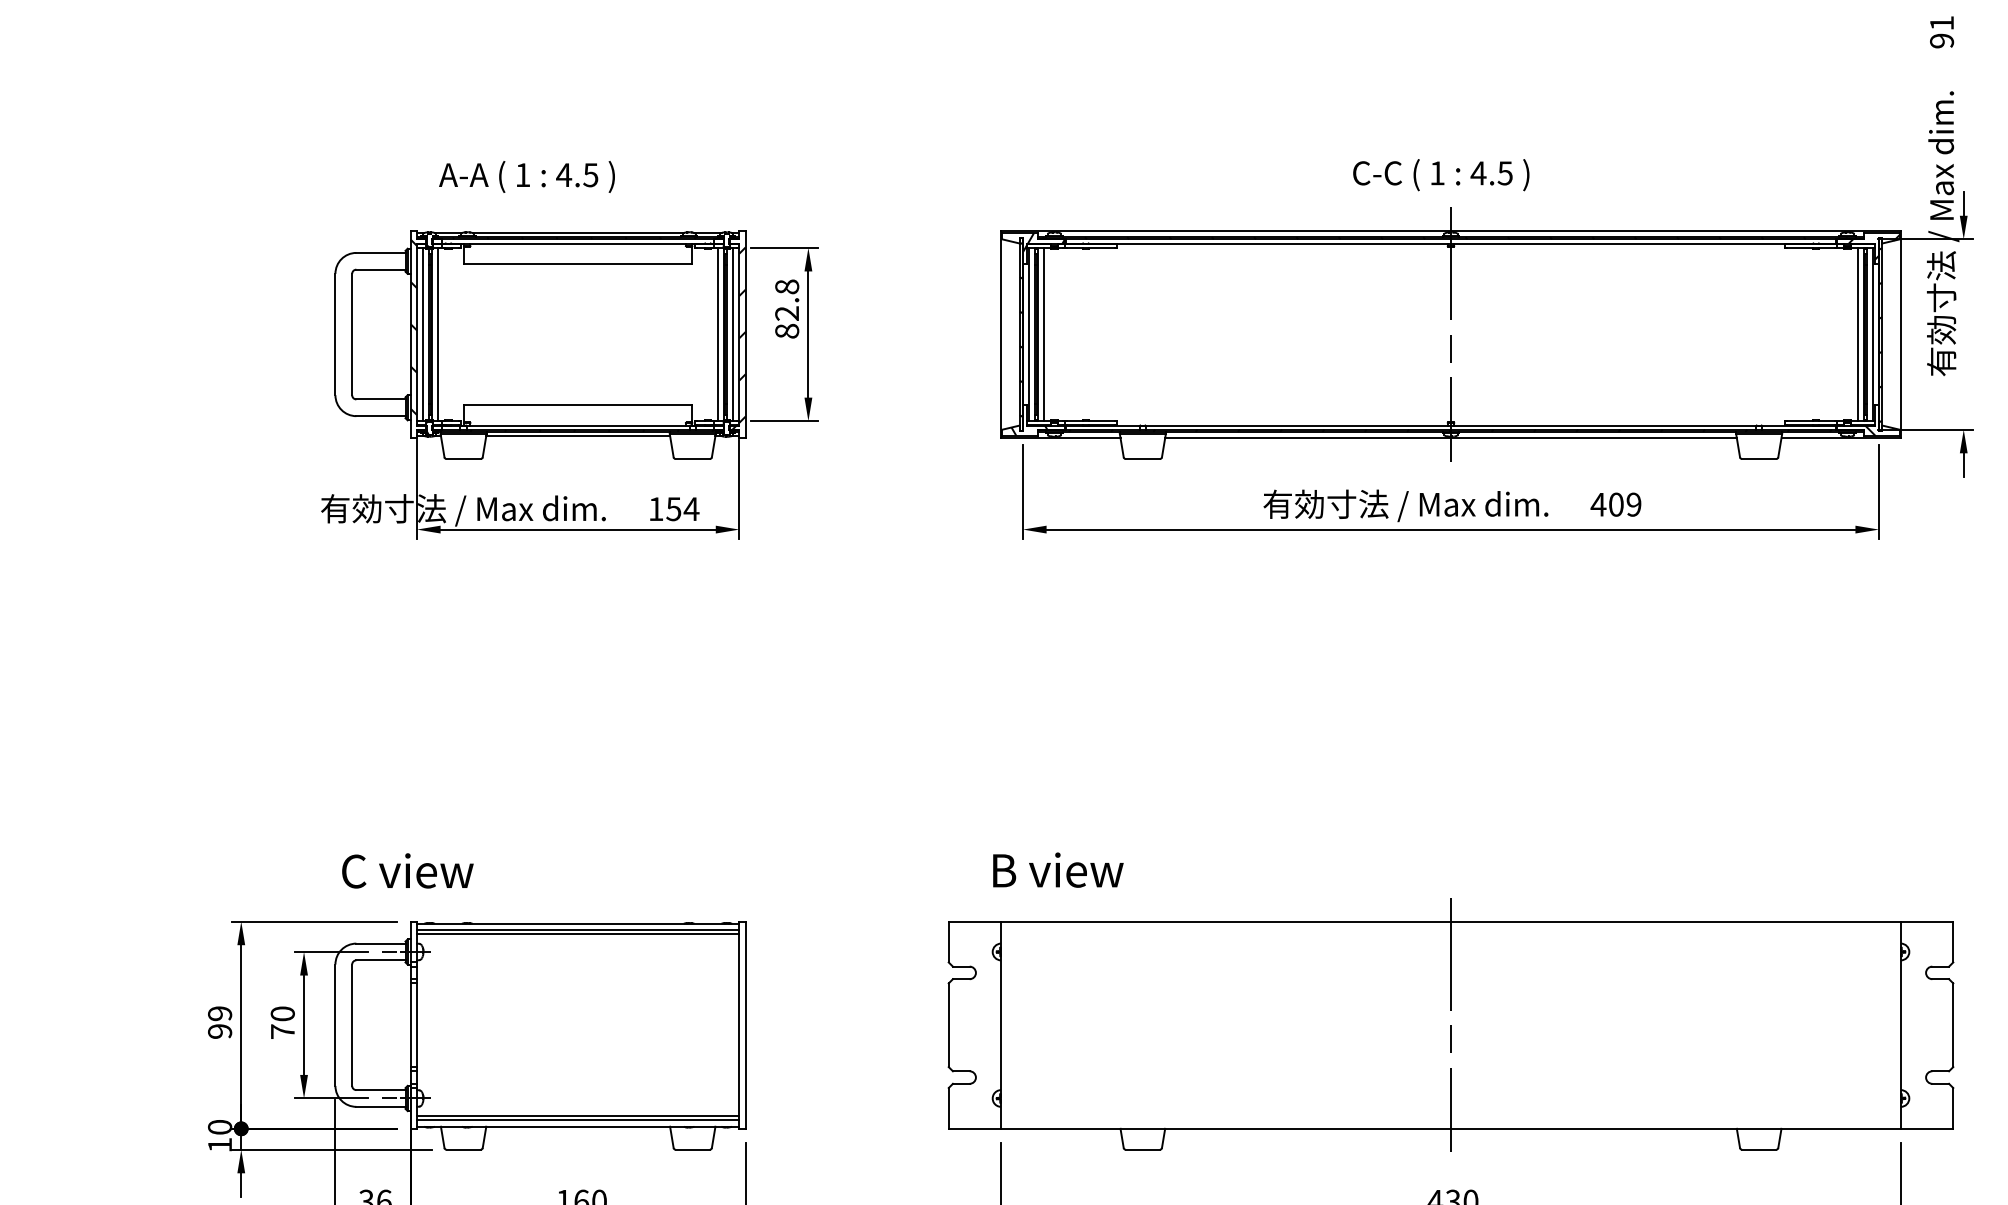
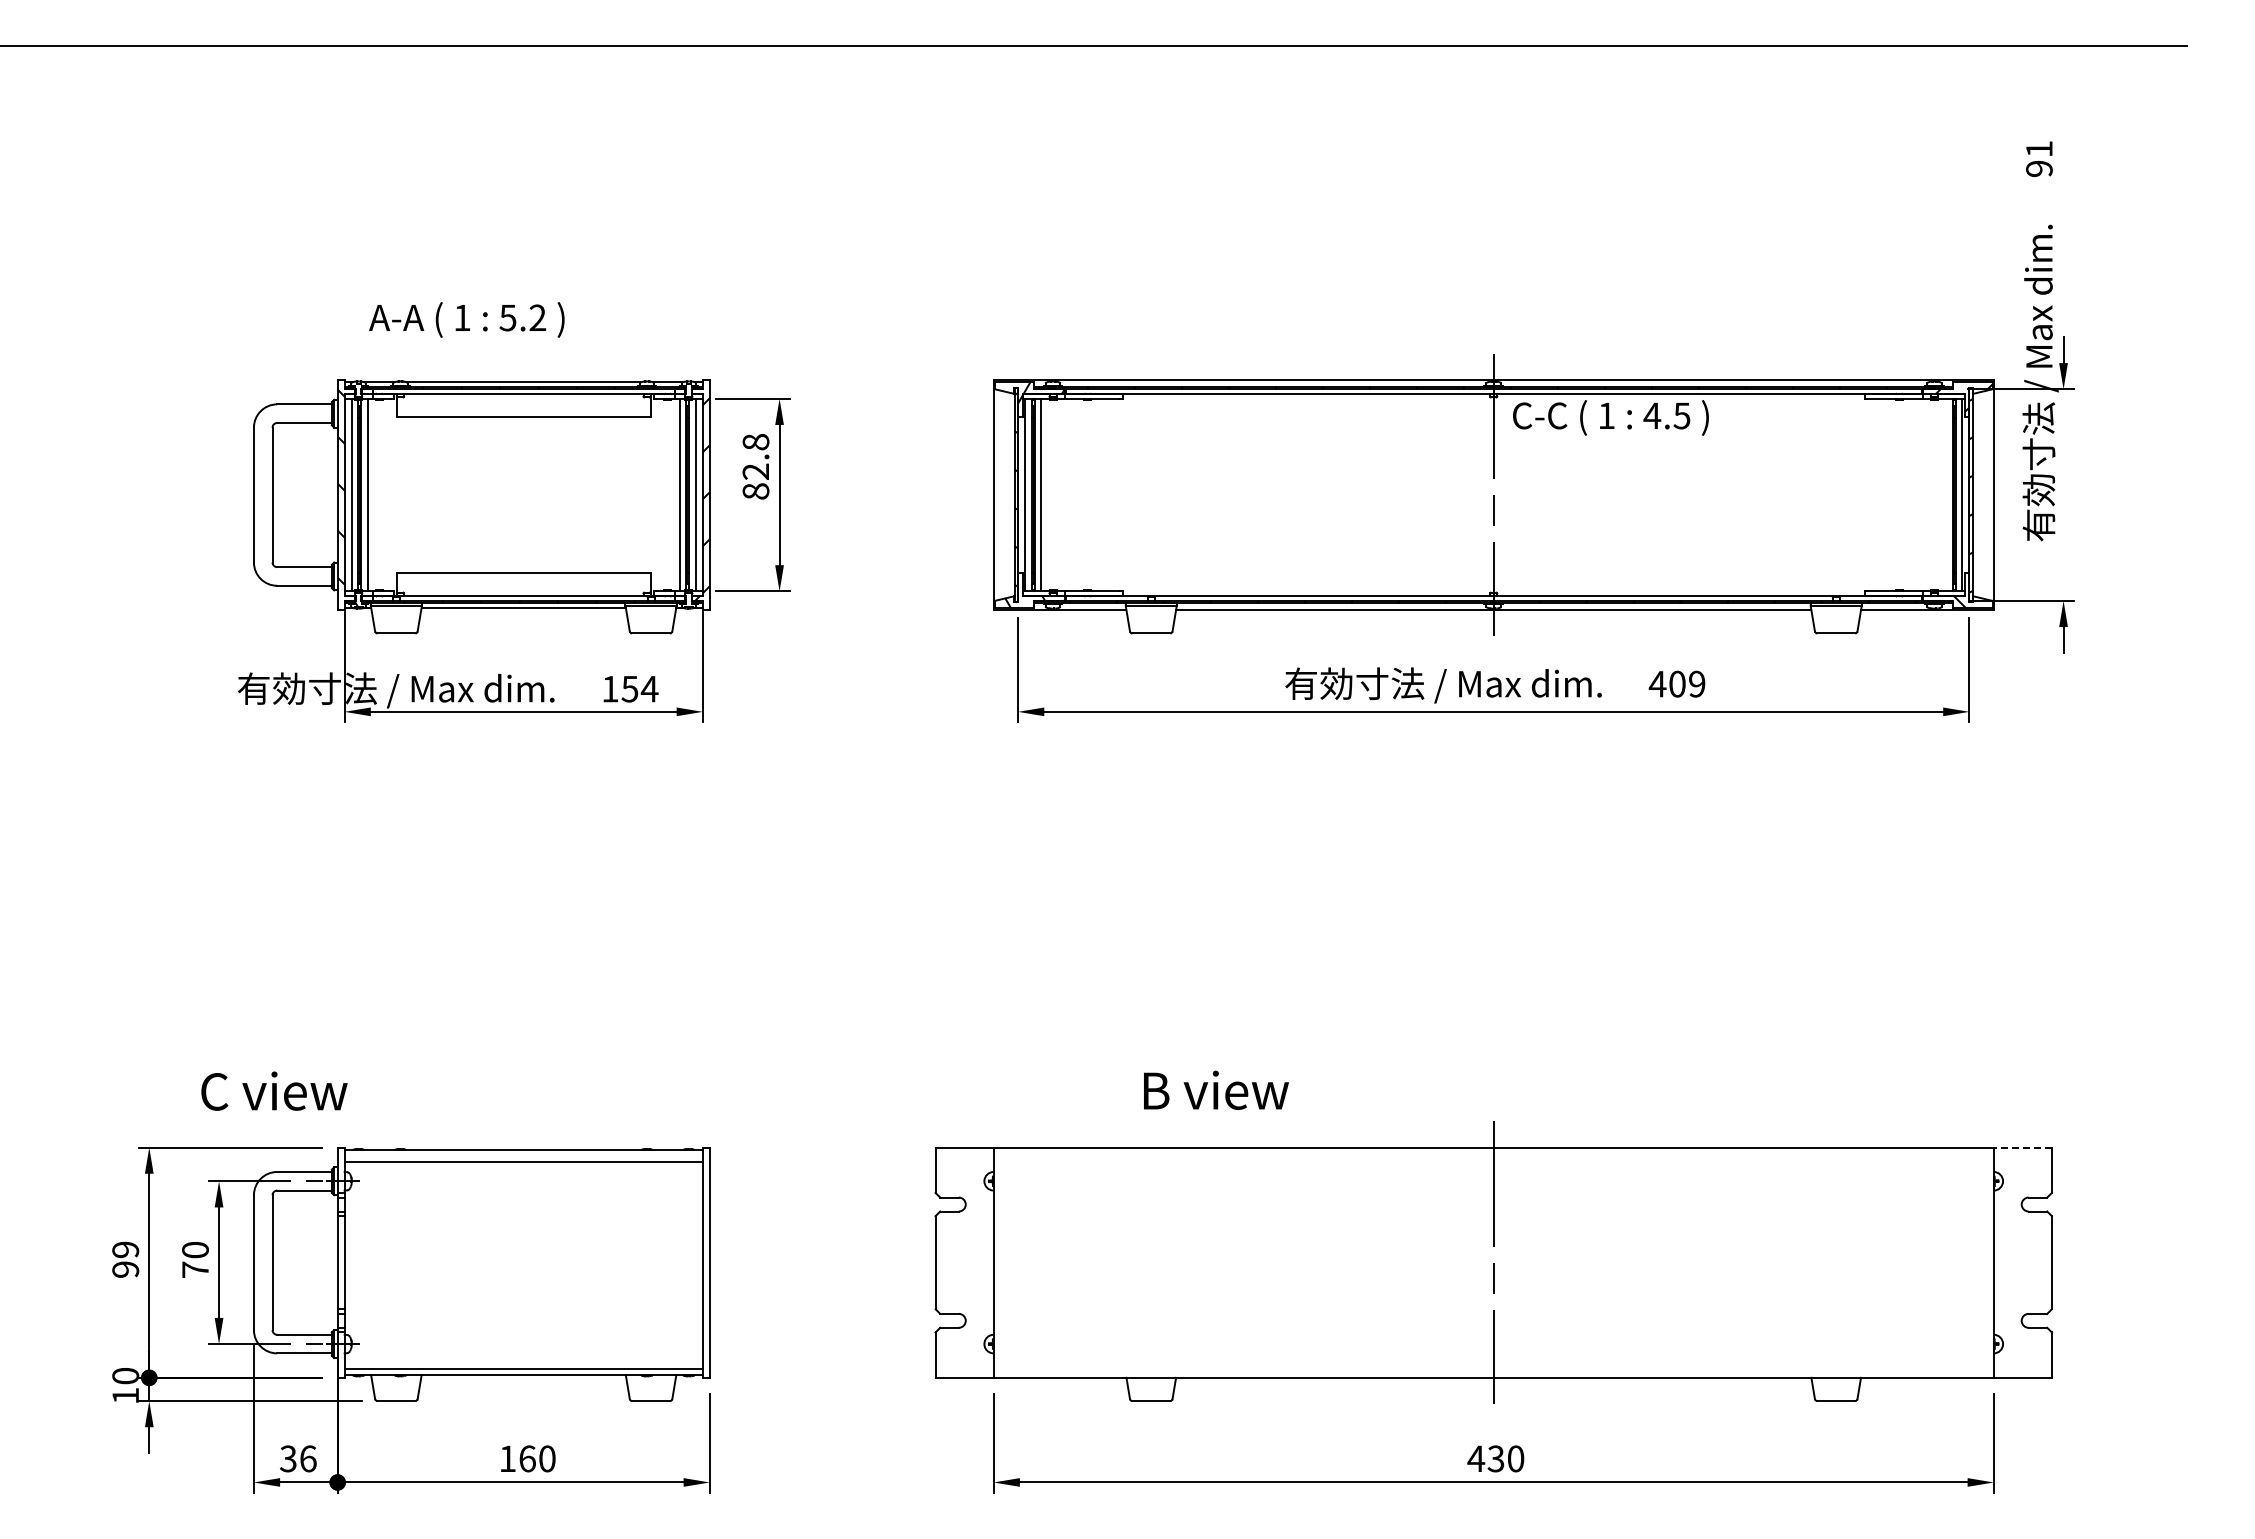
text: (577, 174) -> (522, 317), 4.5 -> 5.2
text: (1440, 174) -> (1610, 417), moved
line: (1858, 334) -> (1946, 494), removed
text: (1058, 869) -> (1216, 1089), moved
text: (407, 870) -> (274, 1090), moved
line: (1926, 921) -> (2022, 1147), solid -> dashed
line: (577, 929) -> (523, 1156), removed
line: (577, 1115) -> (523, 1363), removed

